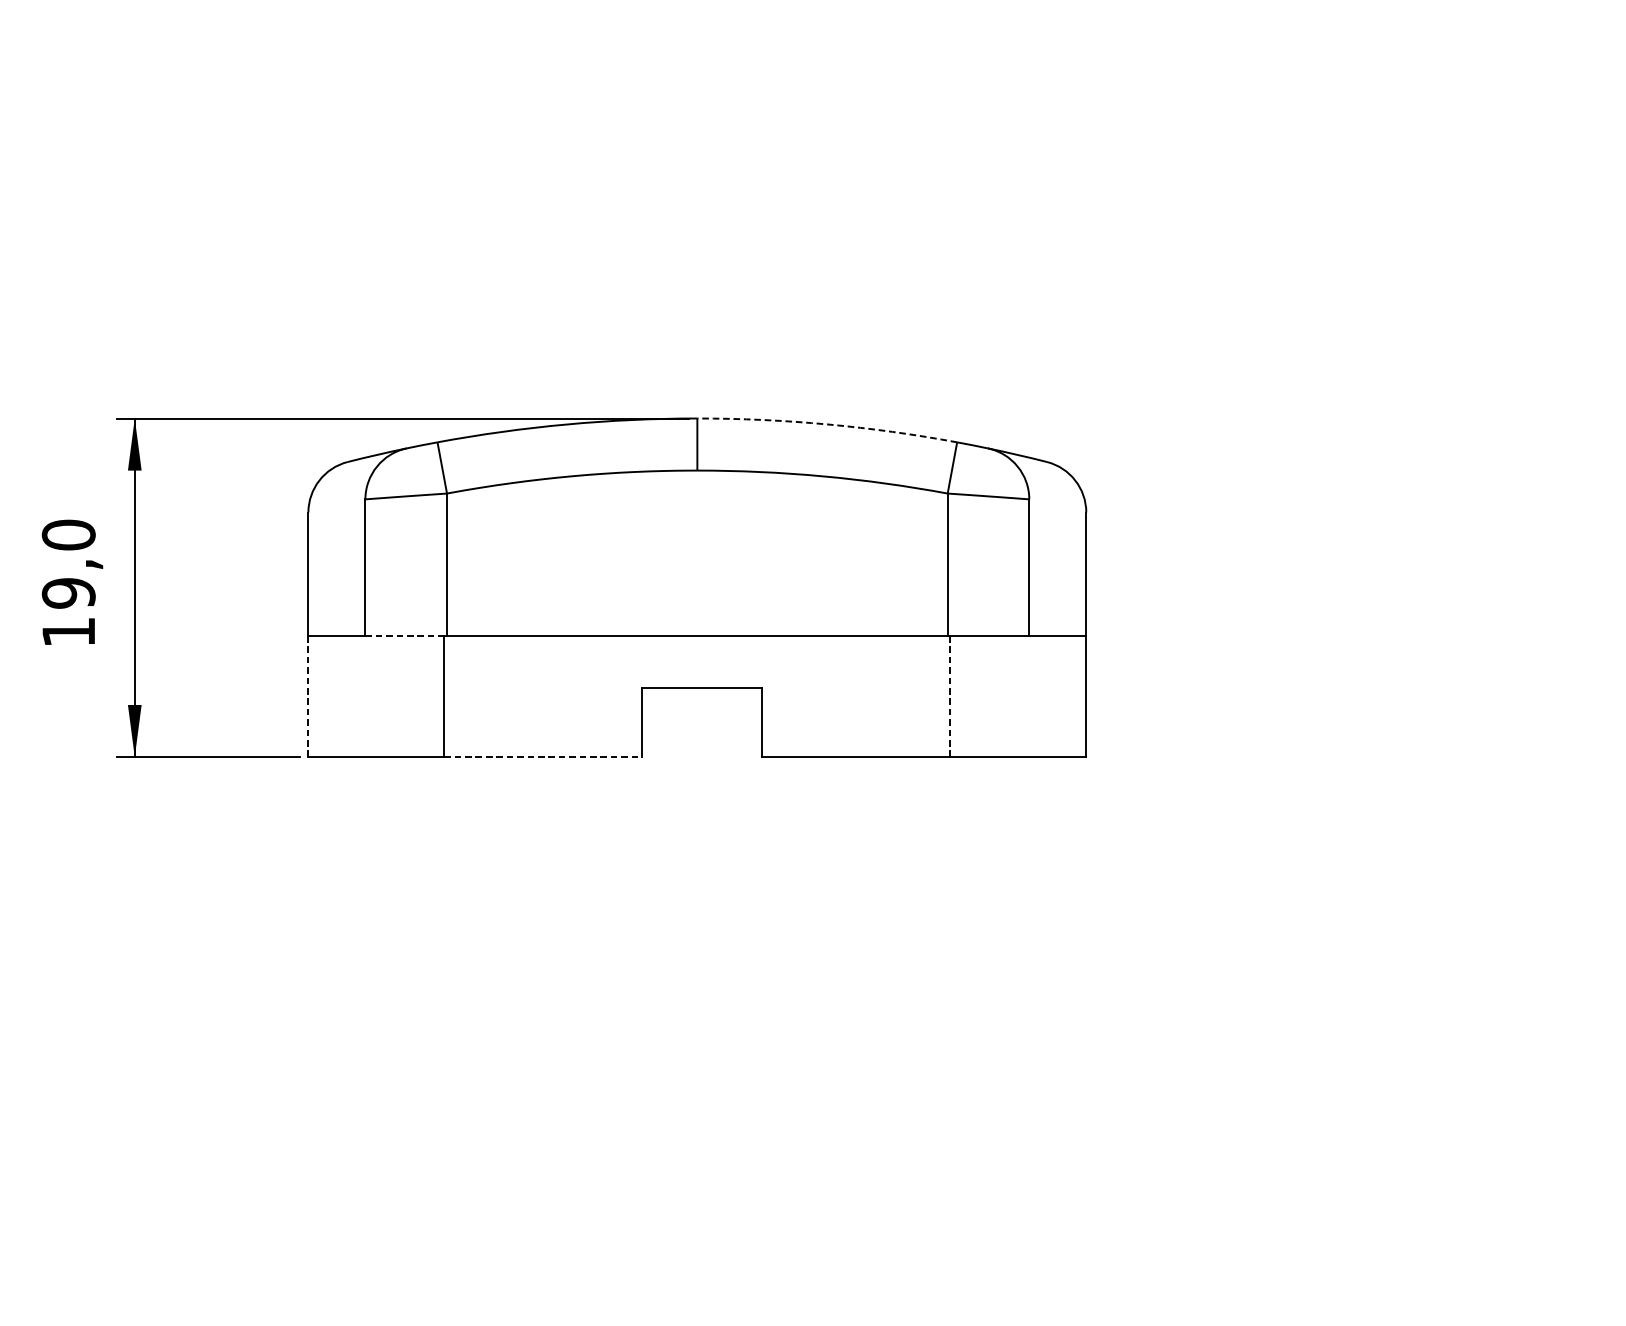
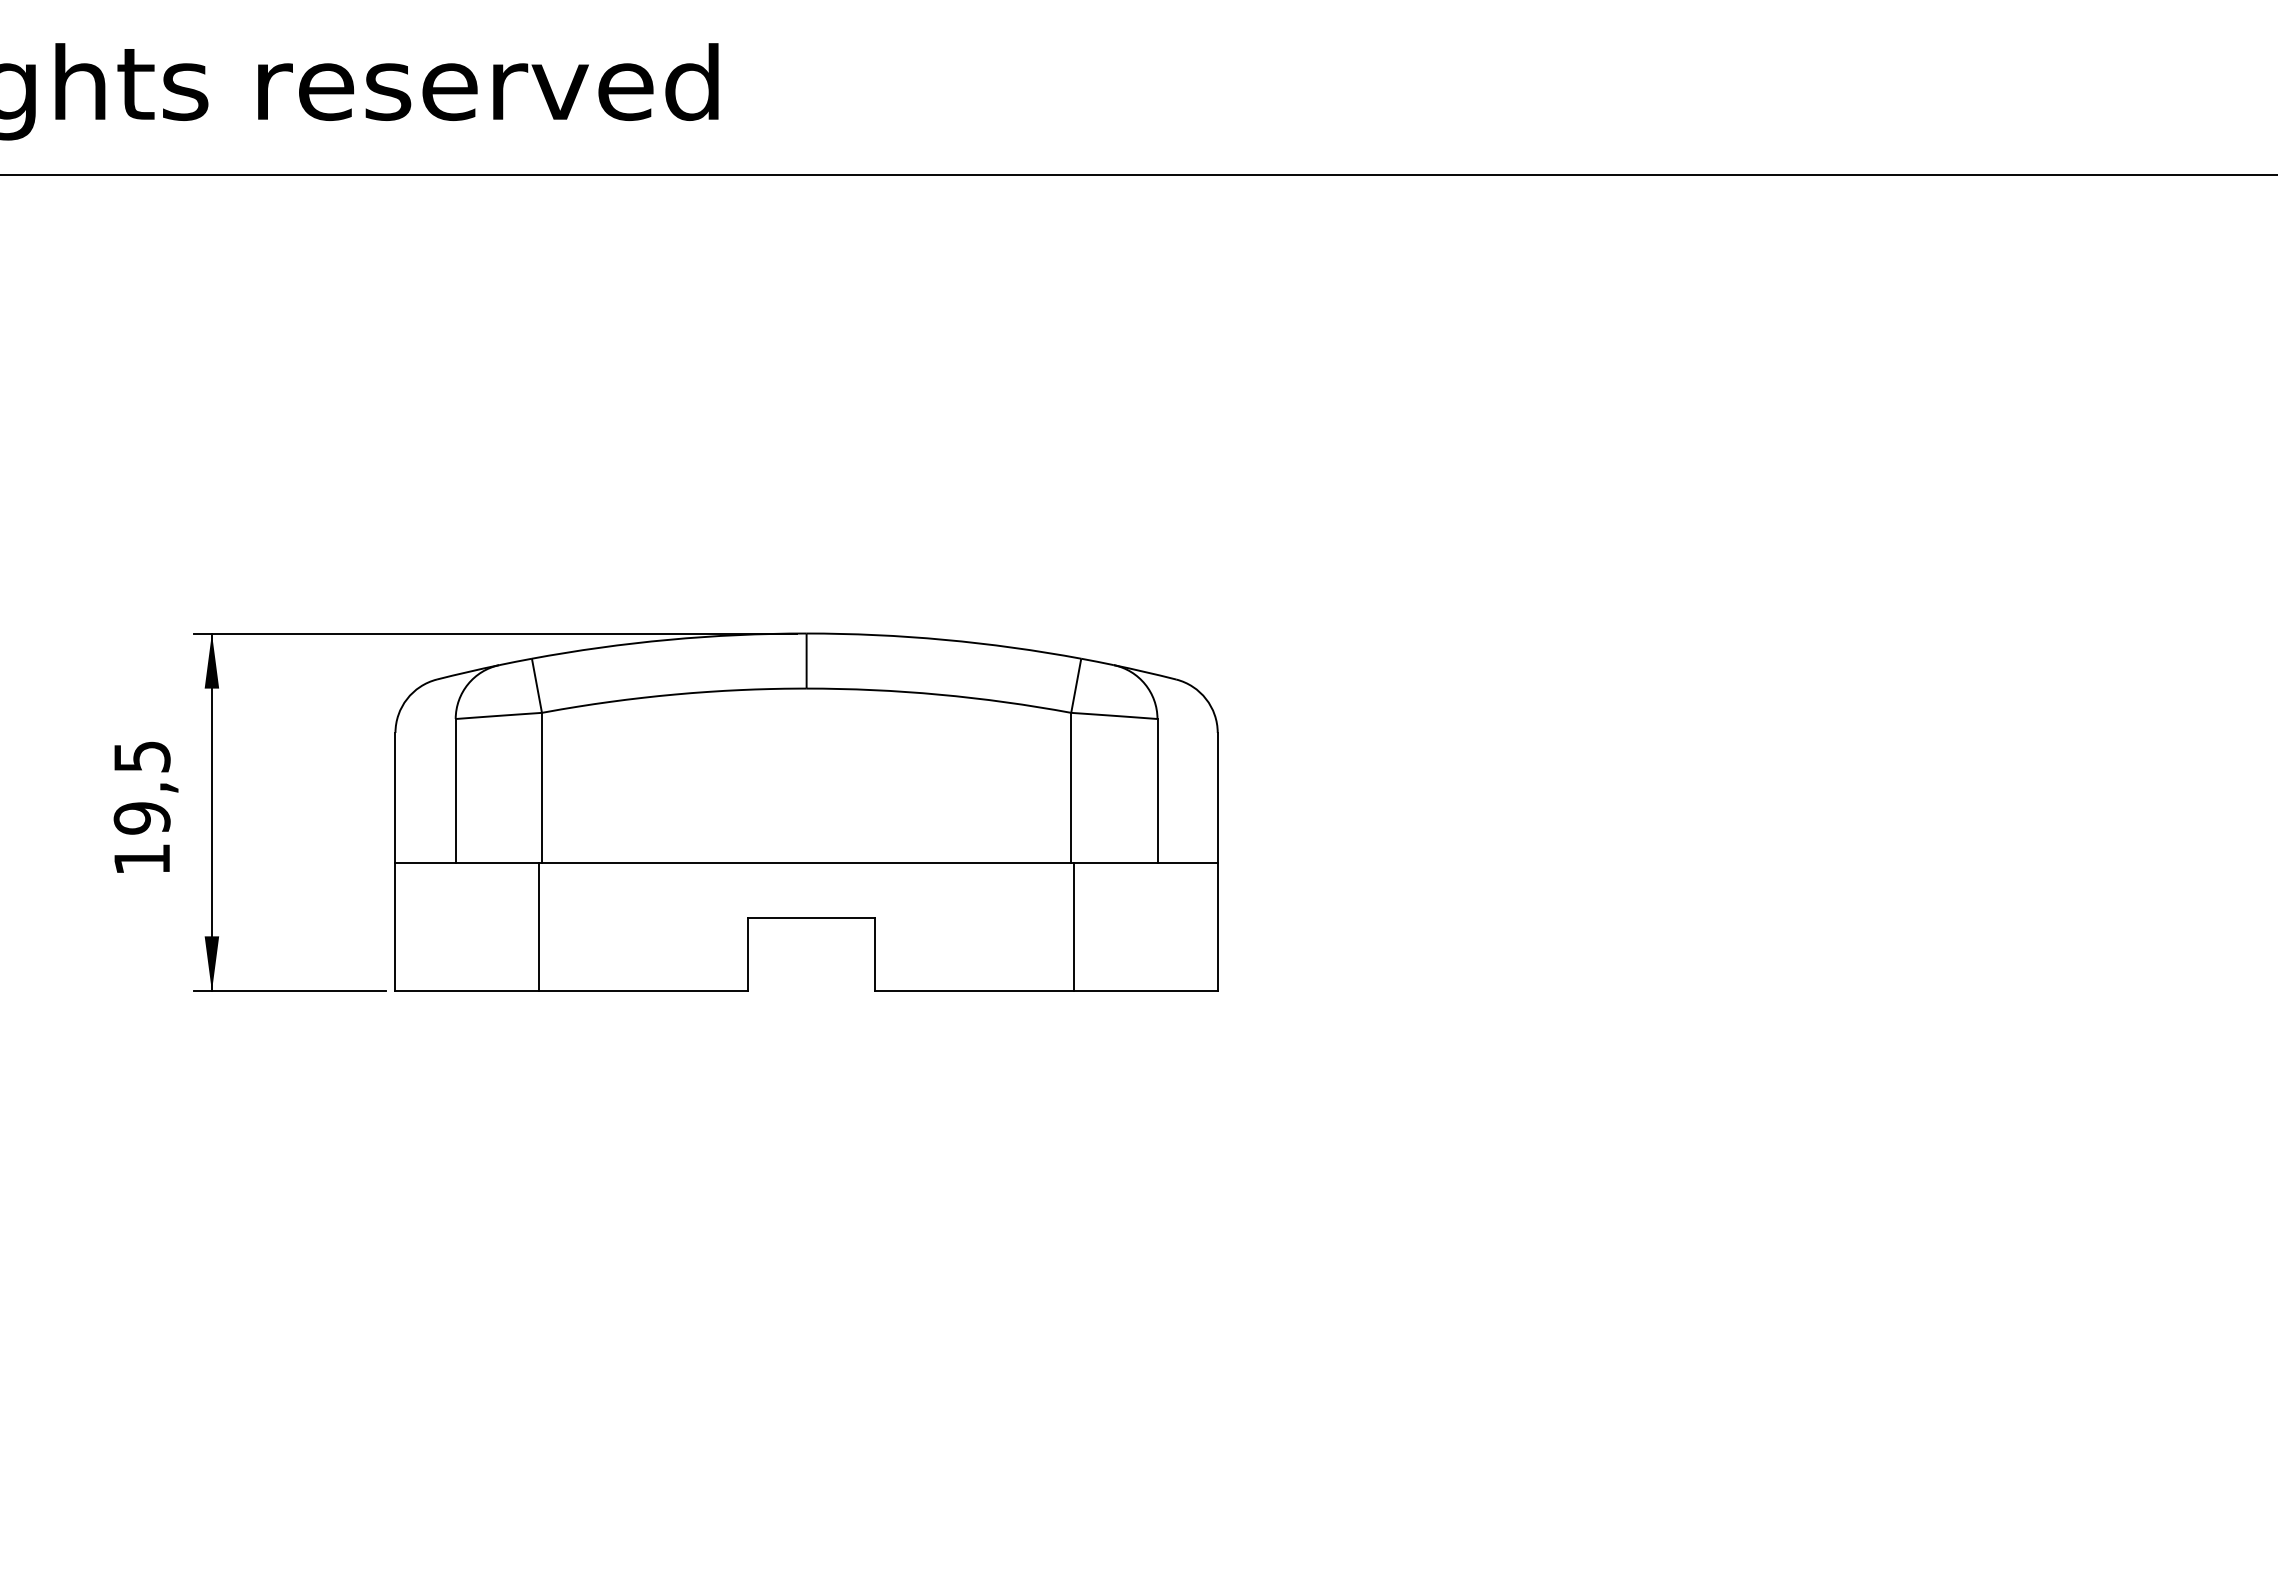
arc: (827, 424) -> (944, 639), dashed -> solid
text: (68, 534) -> (141, 756), 19,0 -> 19,5
line: (404, 635) -> (497, 862), dashed -> solid
line: (308, 695) -> (395, 926), dashed -> solid
line: (950, 695) -> (1074, 926), dashed -> solid
line: (543, 757) -> (643, 991), dashed -> solid

